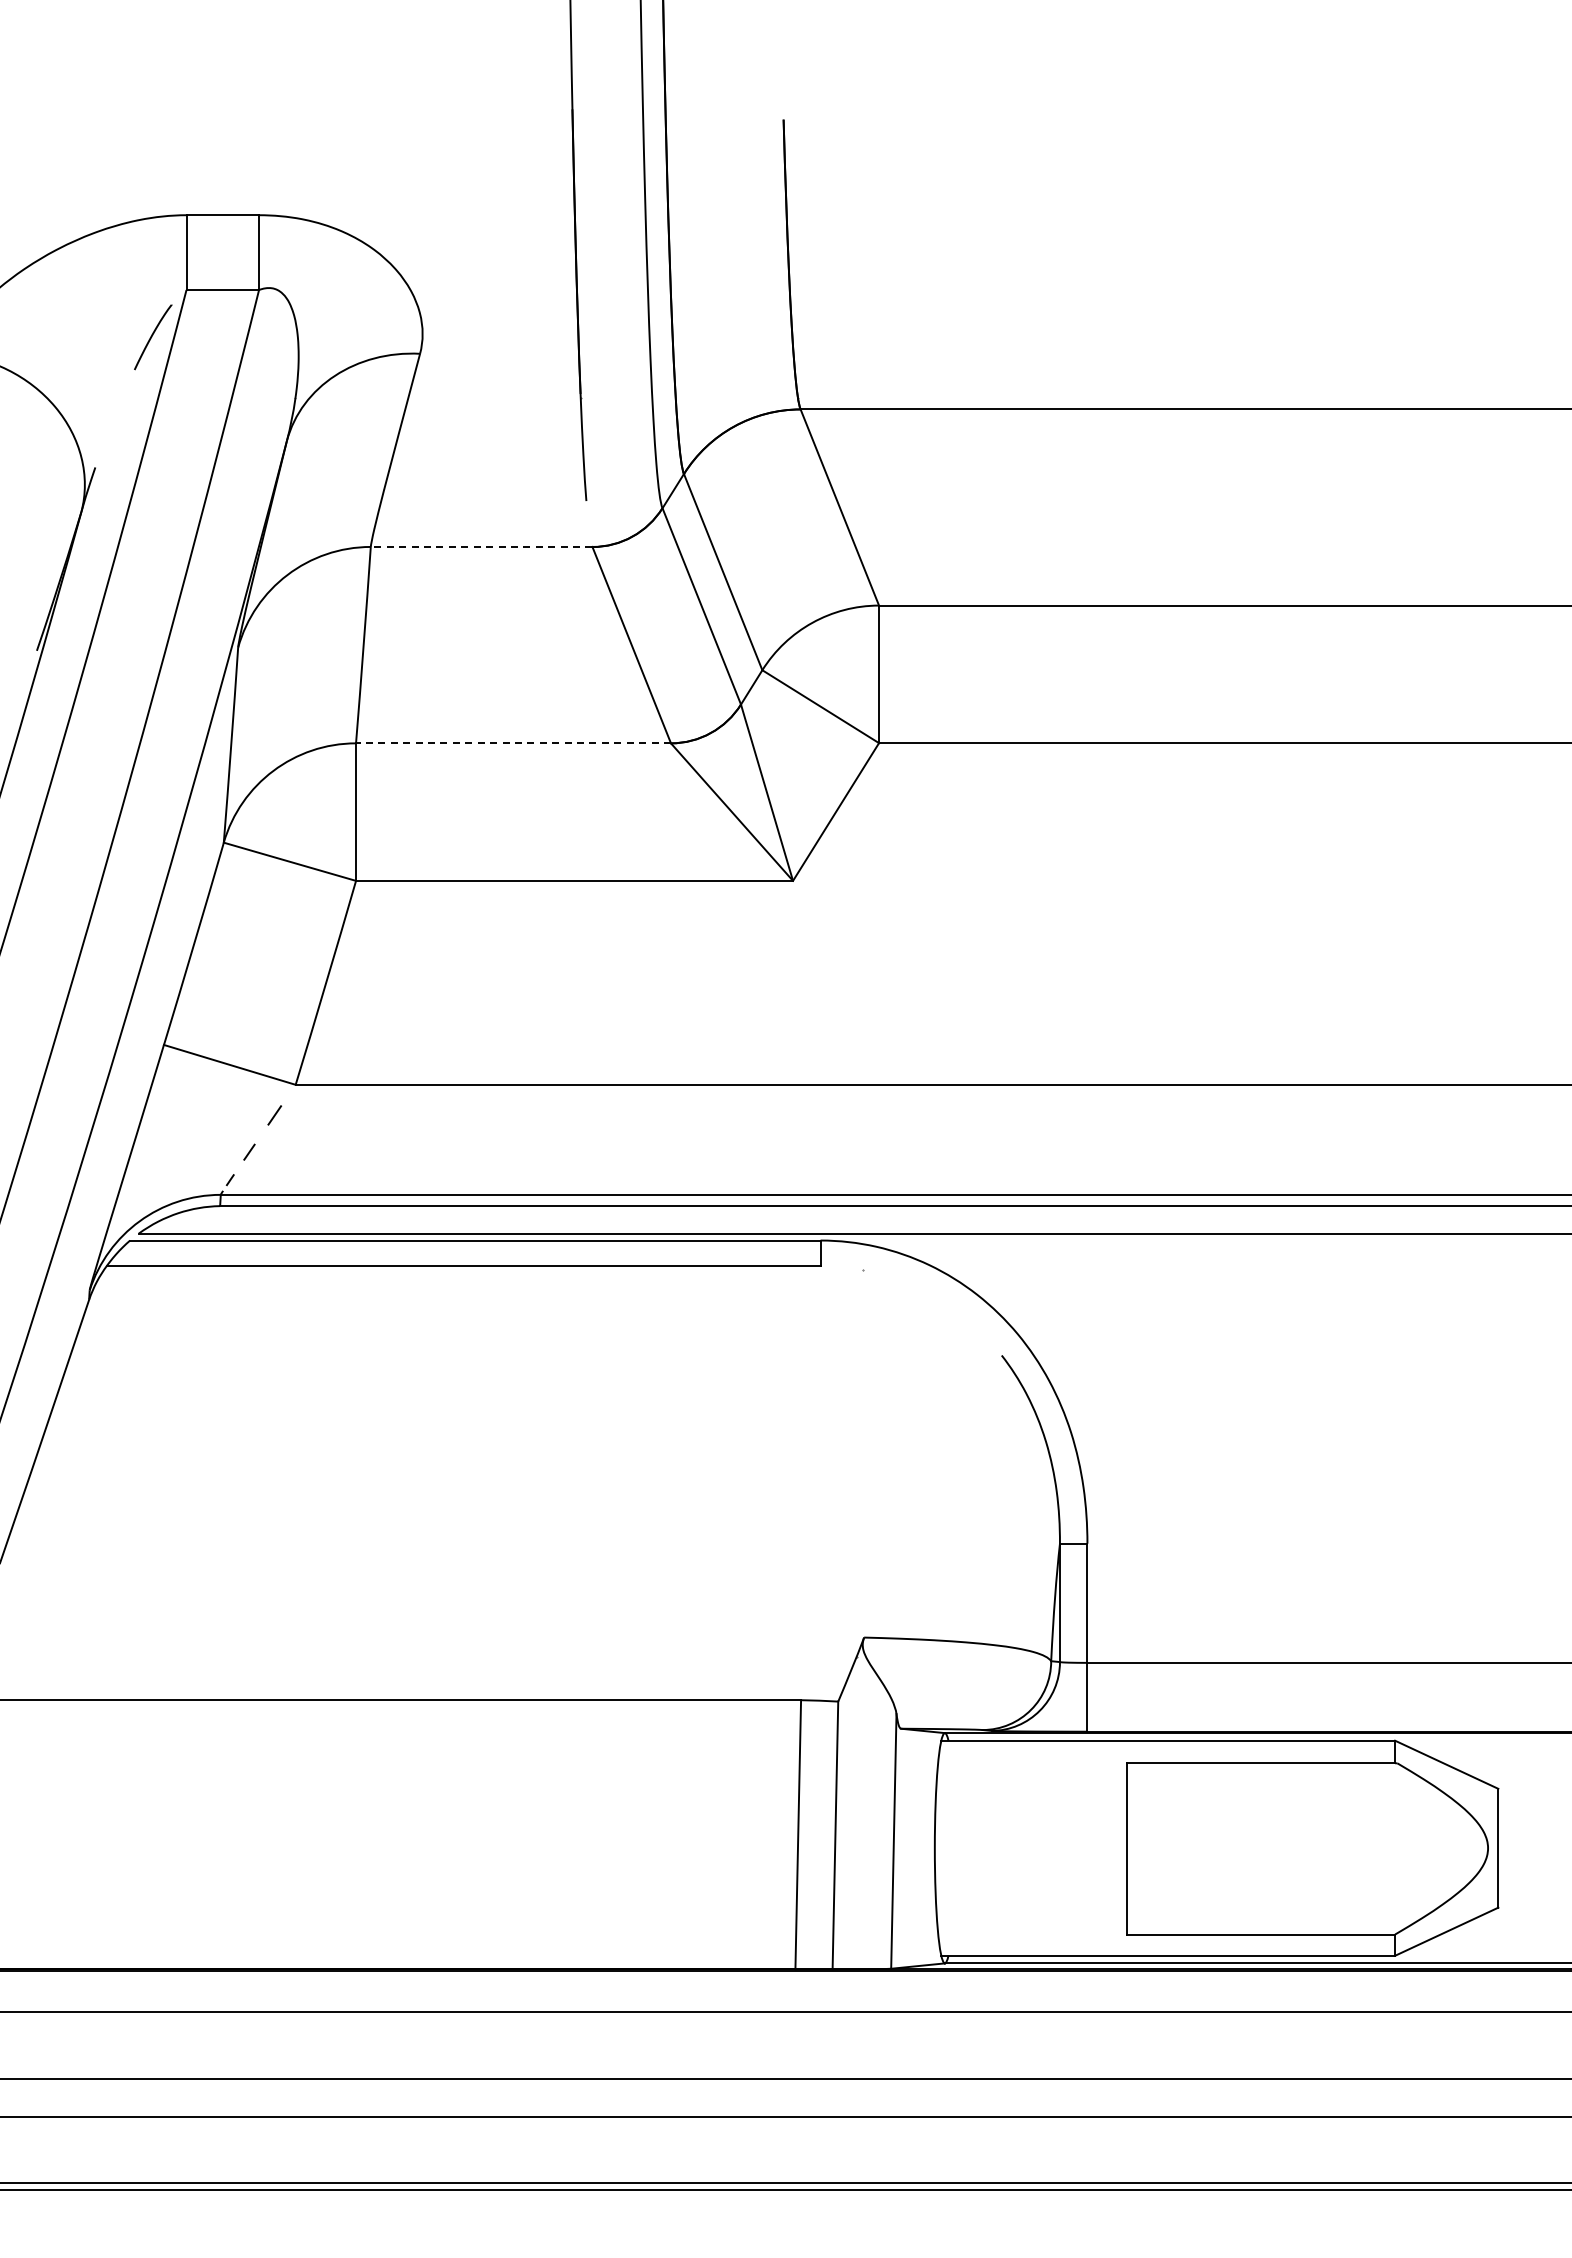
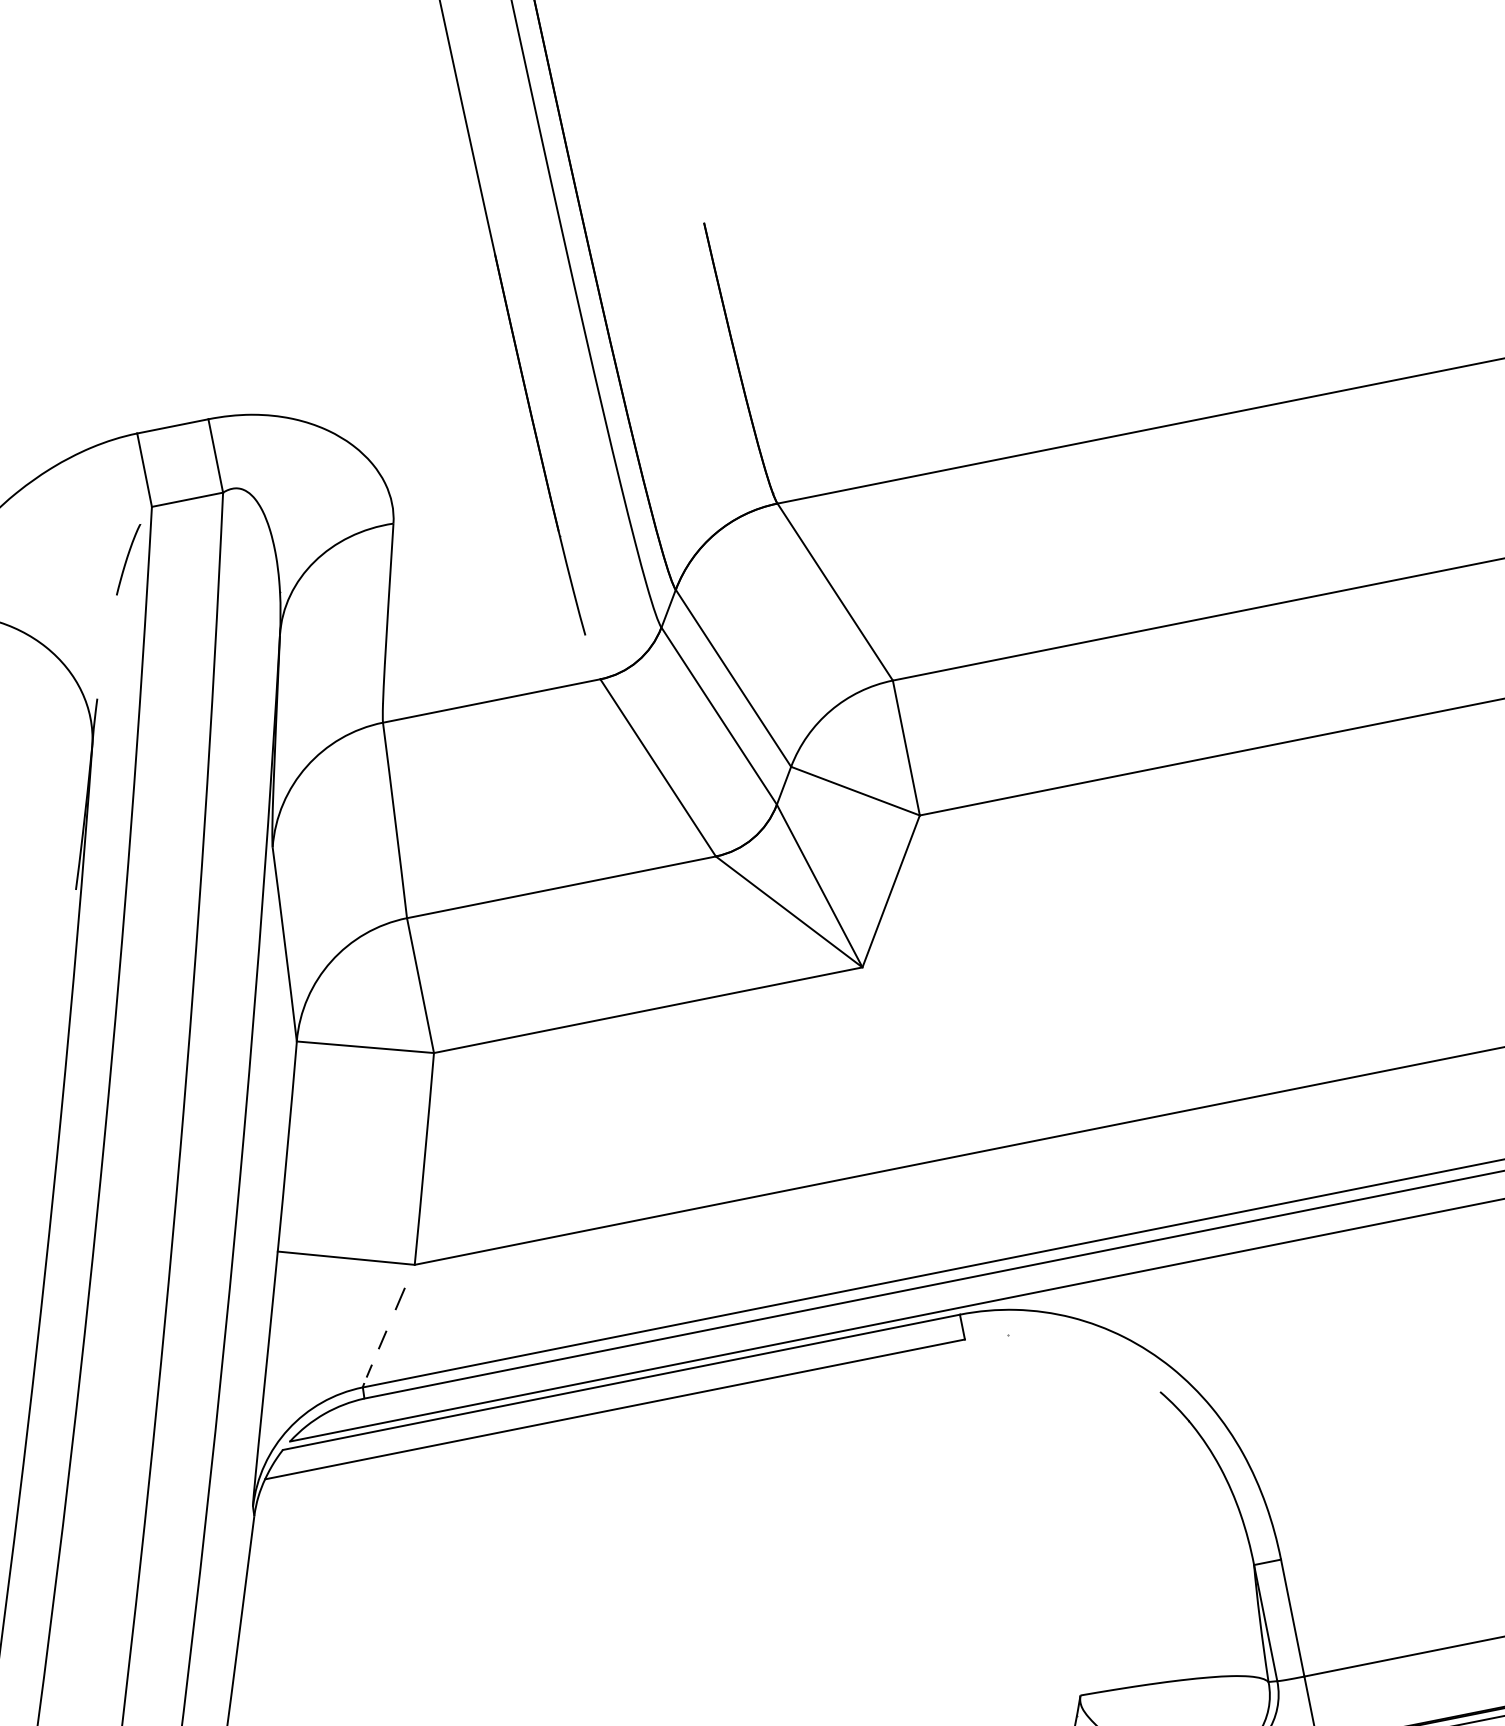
line: (481, 547) -> (491, 701), dashed -> solid
line: (513, 743) -> (561, 887), dashed -> solid

